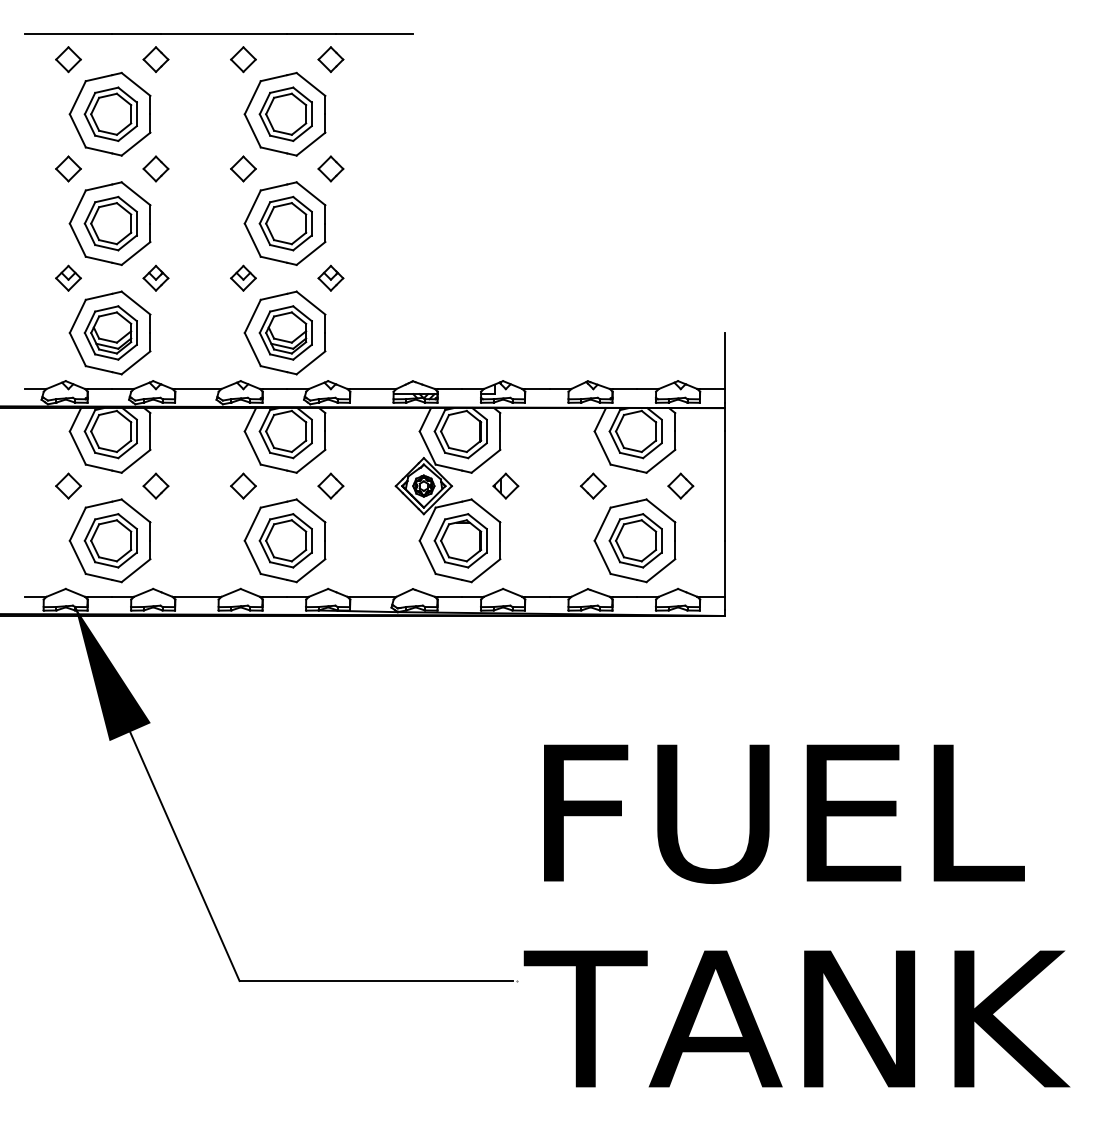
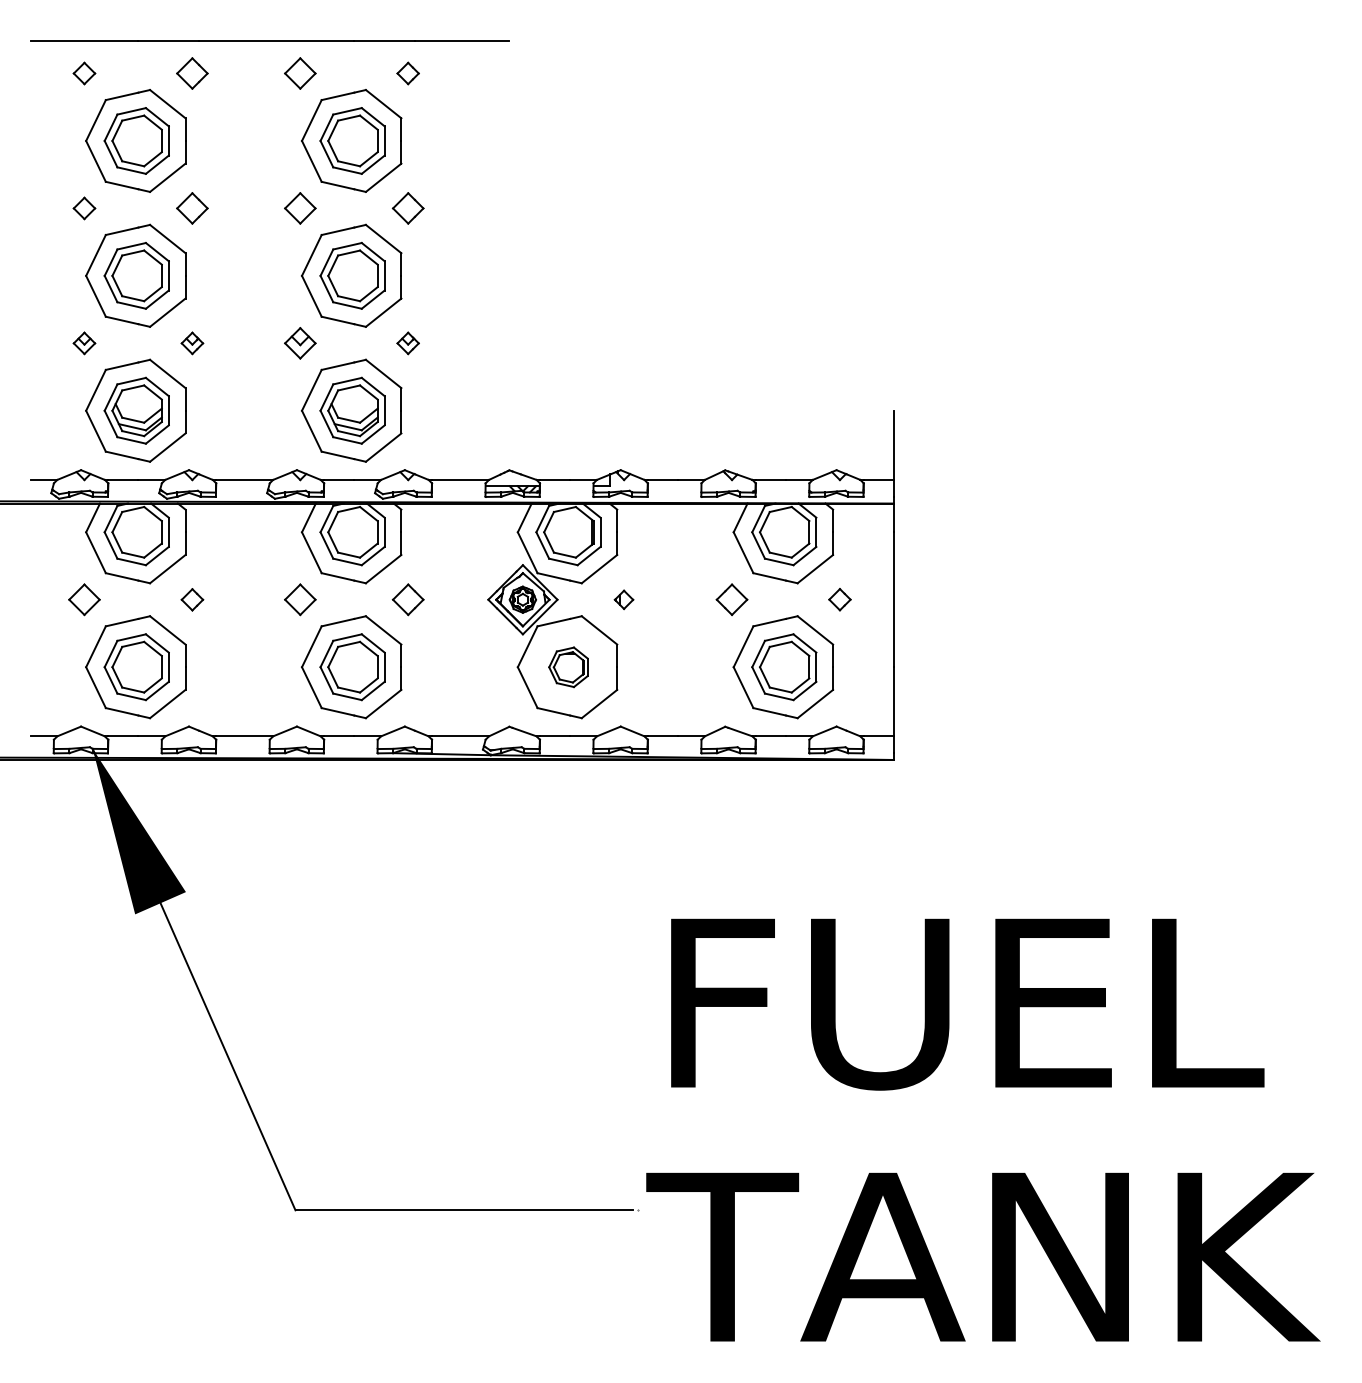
part: (68, 59) -> (84, 73), size x0.7
part: (330, 59) -> (407, 73), size x0.7
part: (68, 169) -> (84, 208), size x0.7
part: (68, 278) -> (84, 343), size x0.7
part: (156, 278) -> (192, 343), size x0.7
part: (330, 278) -> (407, 343), size x0.7
part: (156, 485) -> (192, 599), size x0.7
part: (505, 485) -> (623, 599), size x0.6
part: (680, 485) -> (839, 599), size x0.7
part: (460, 541) -> (568, 667), size x0.6

